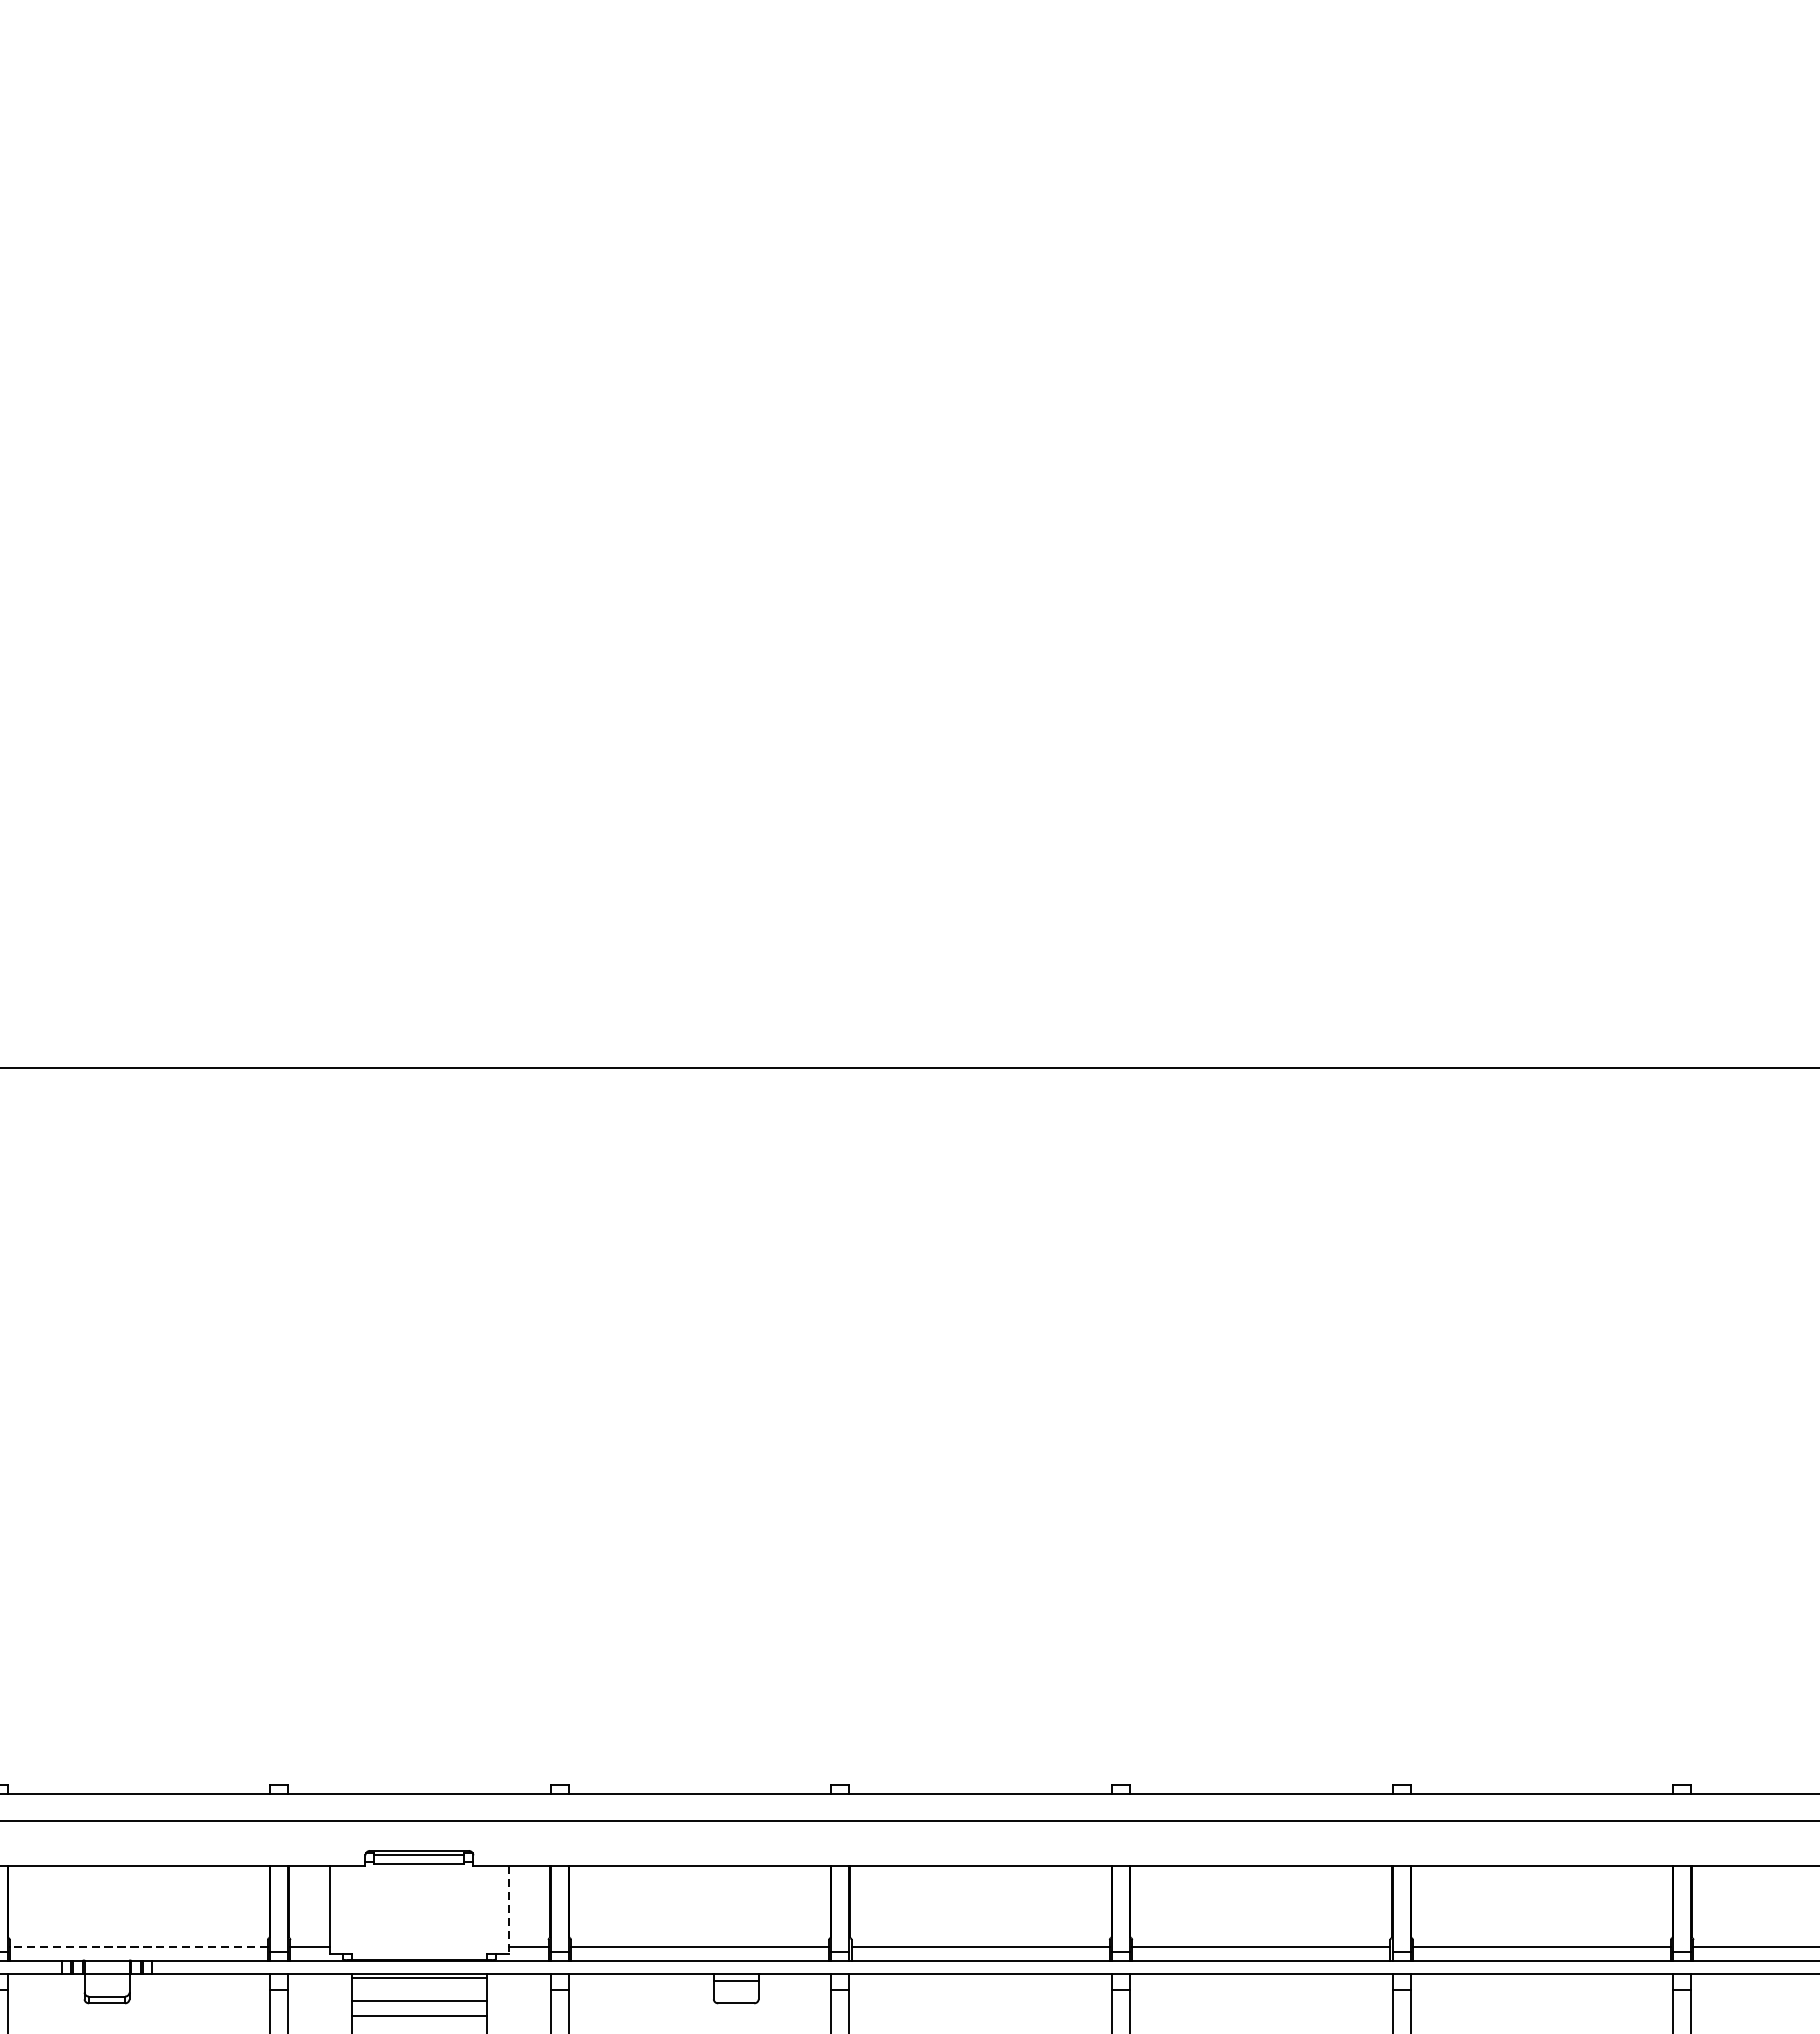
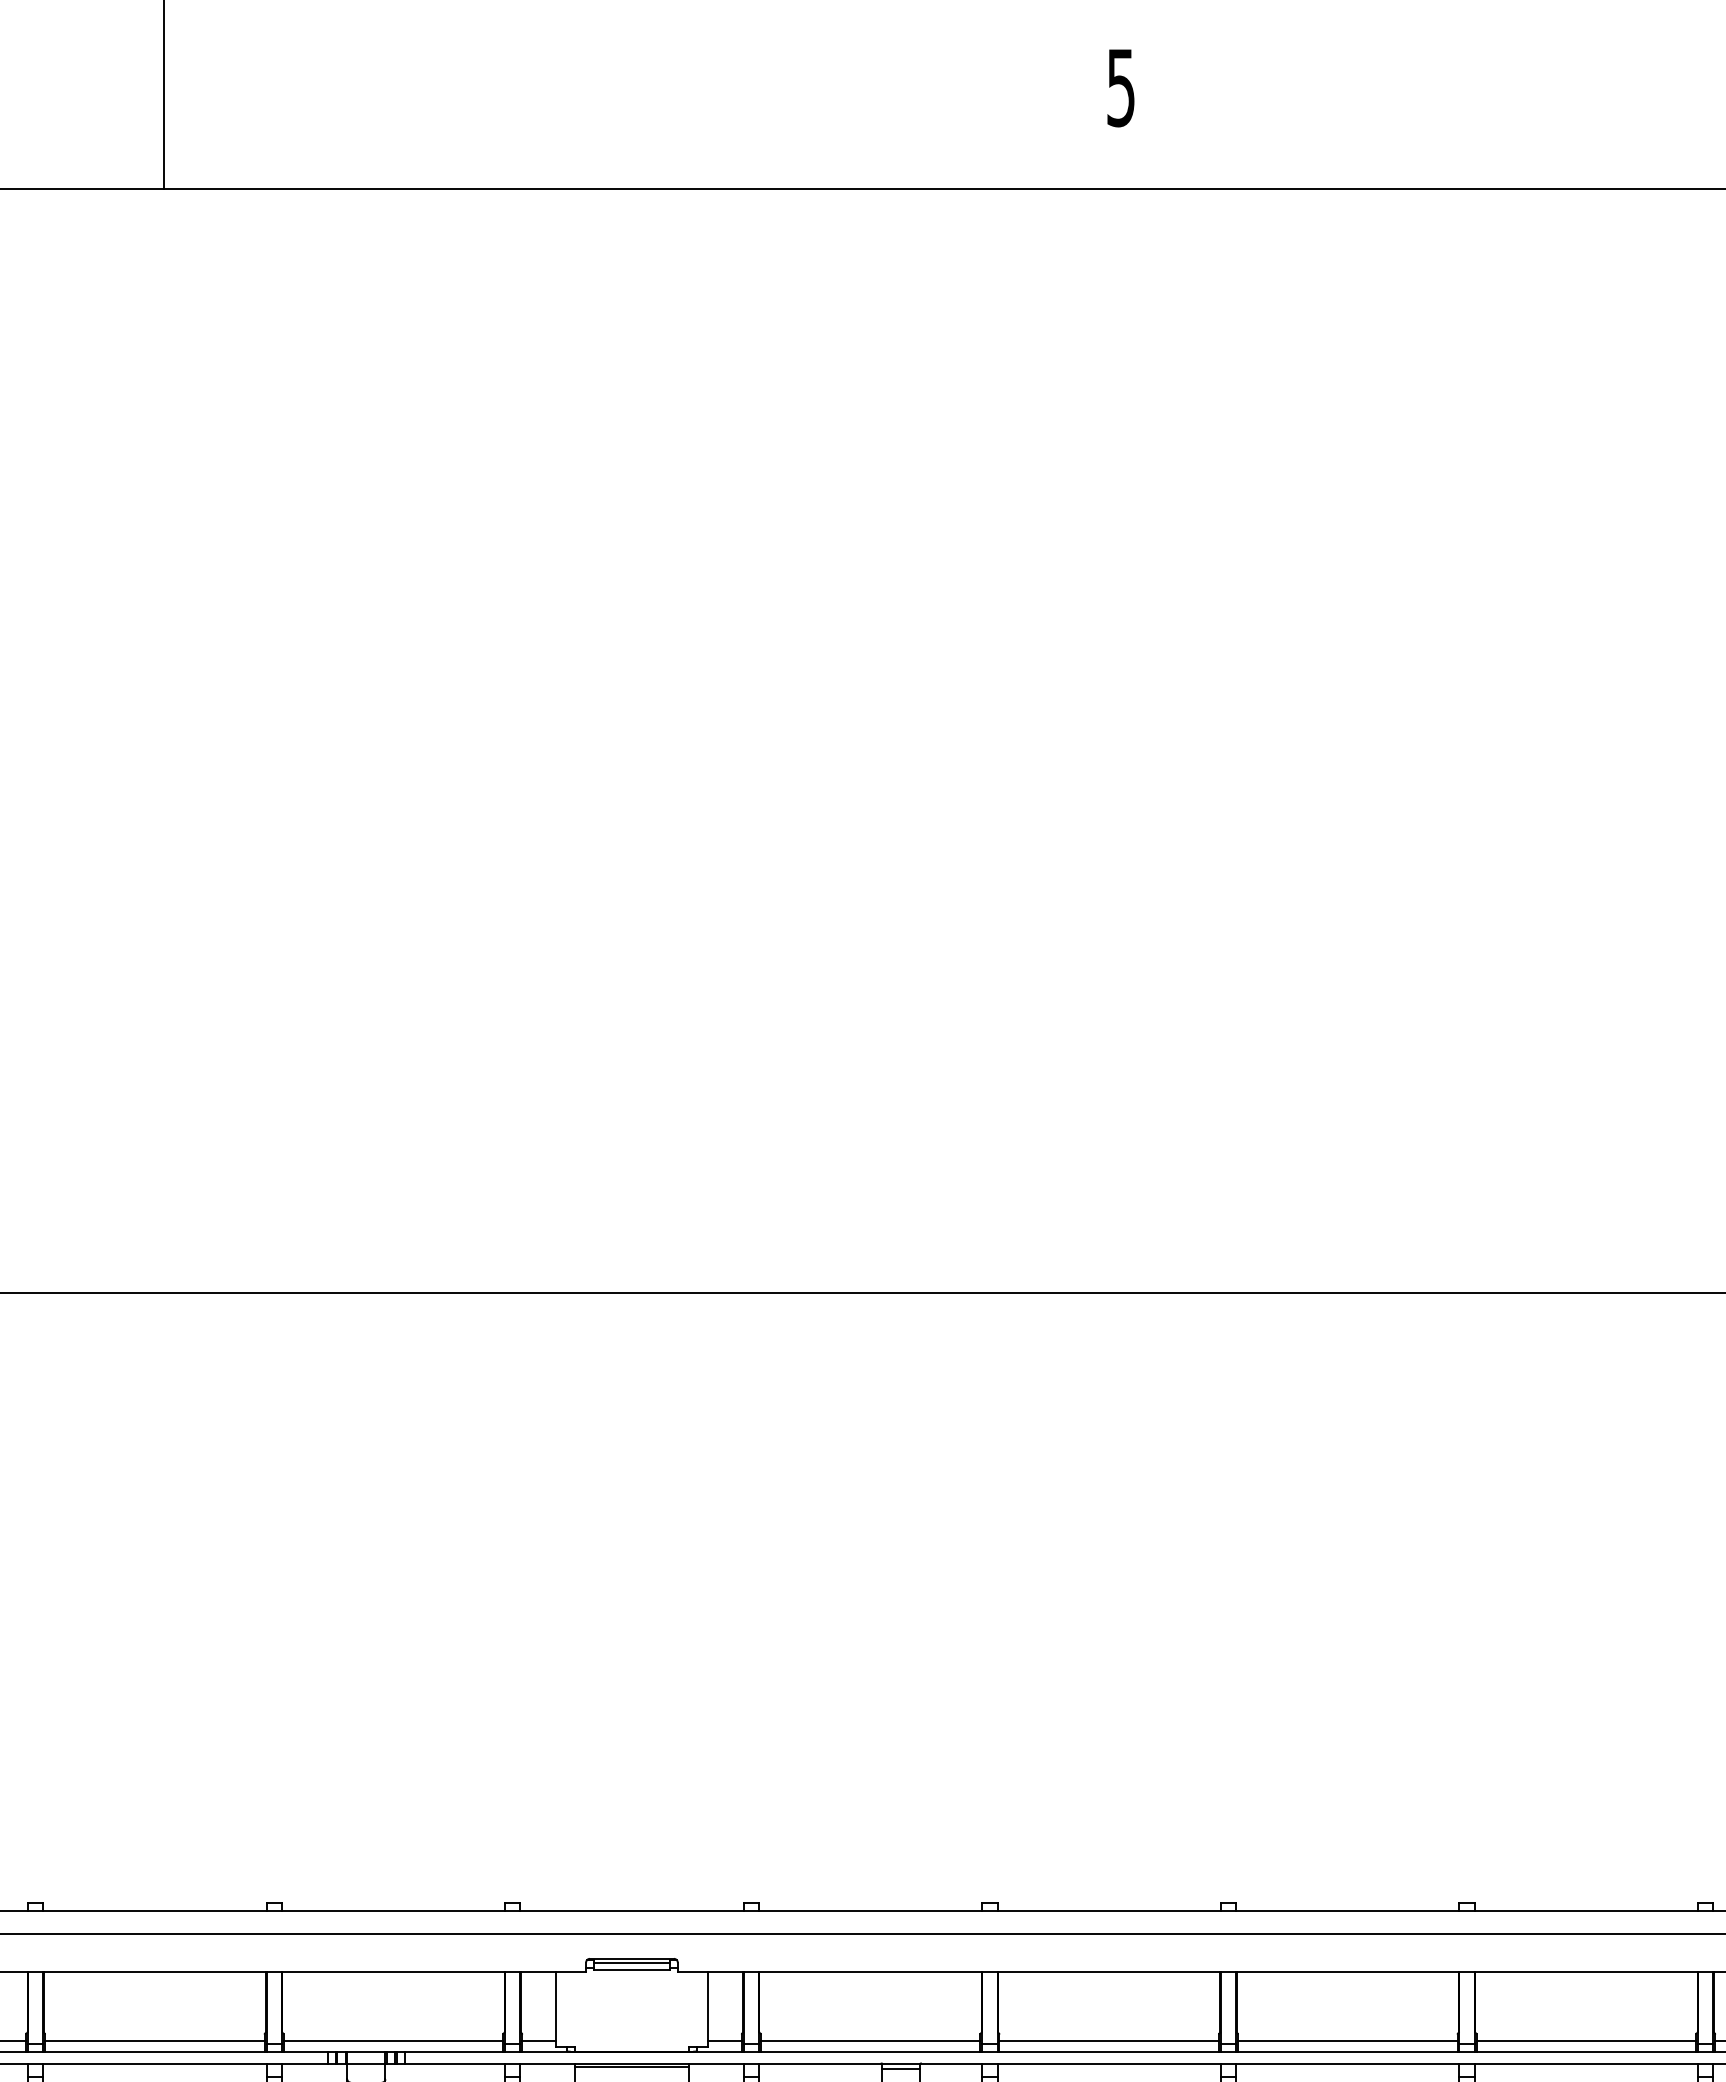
line: (509, 1910) -> (708, 2009), dashed -> solid
line: (138, 1946) -> (393, 2040), dashed -> solid

